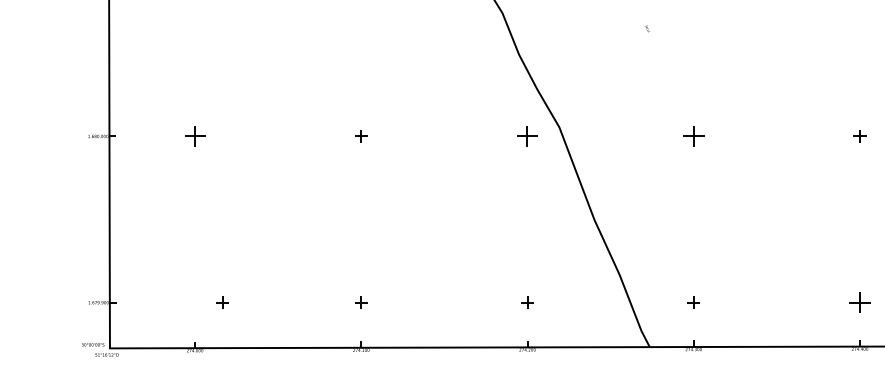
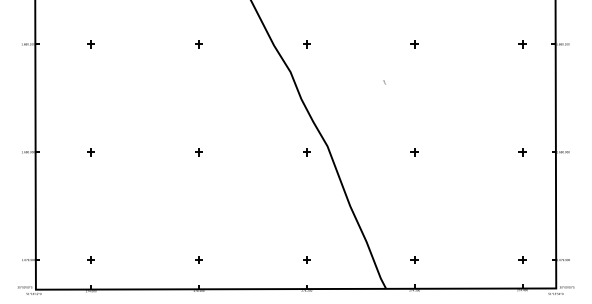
part: (194, 136) -> (90, 152), size x0.62
part: (526, 136) -> (306, 152), size x0.62
part: (693, 136) -> (414, 152), size x0.62
part: (221, 301) -> (90, 259), moved
part: (859, 301) -> (522, 259), size x0.62

